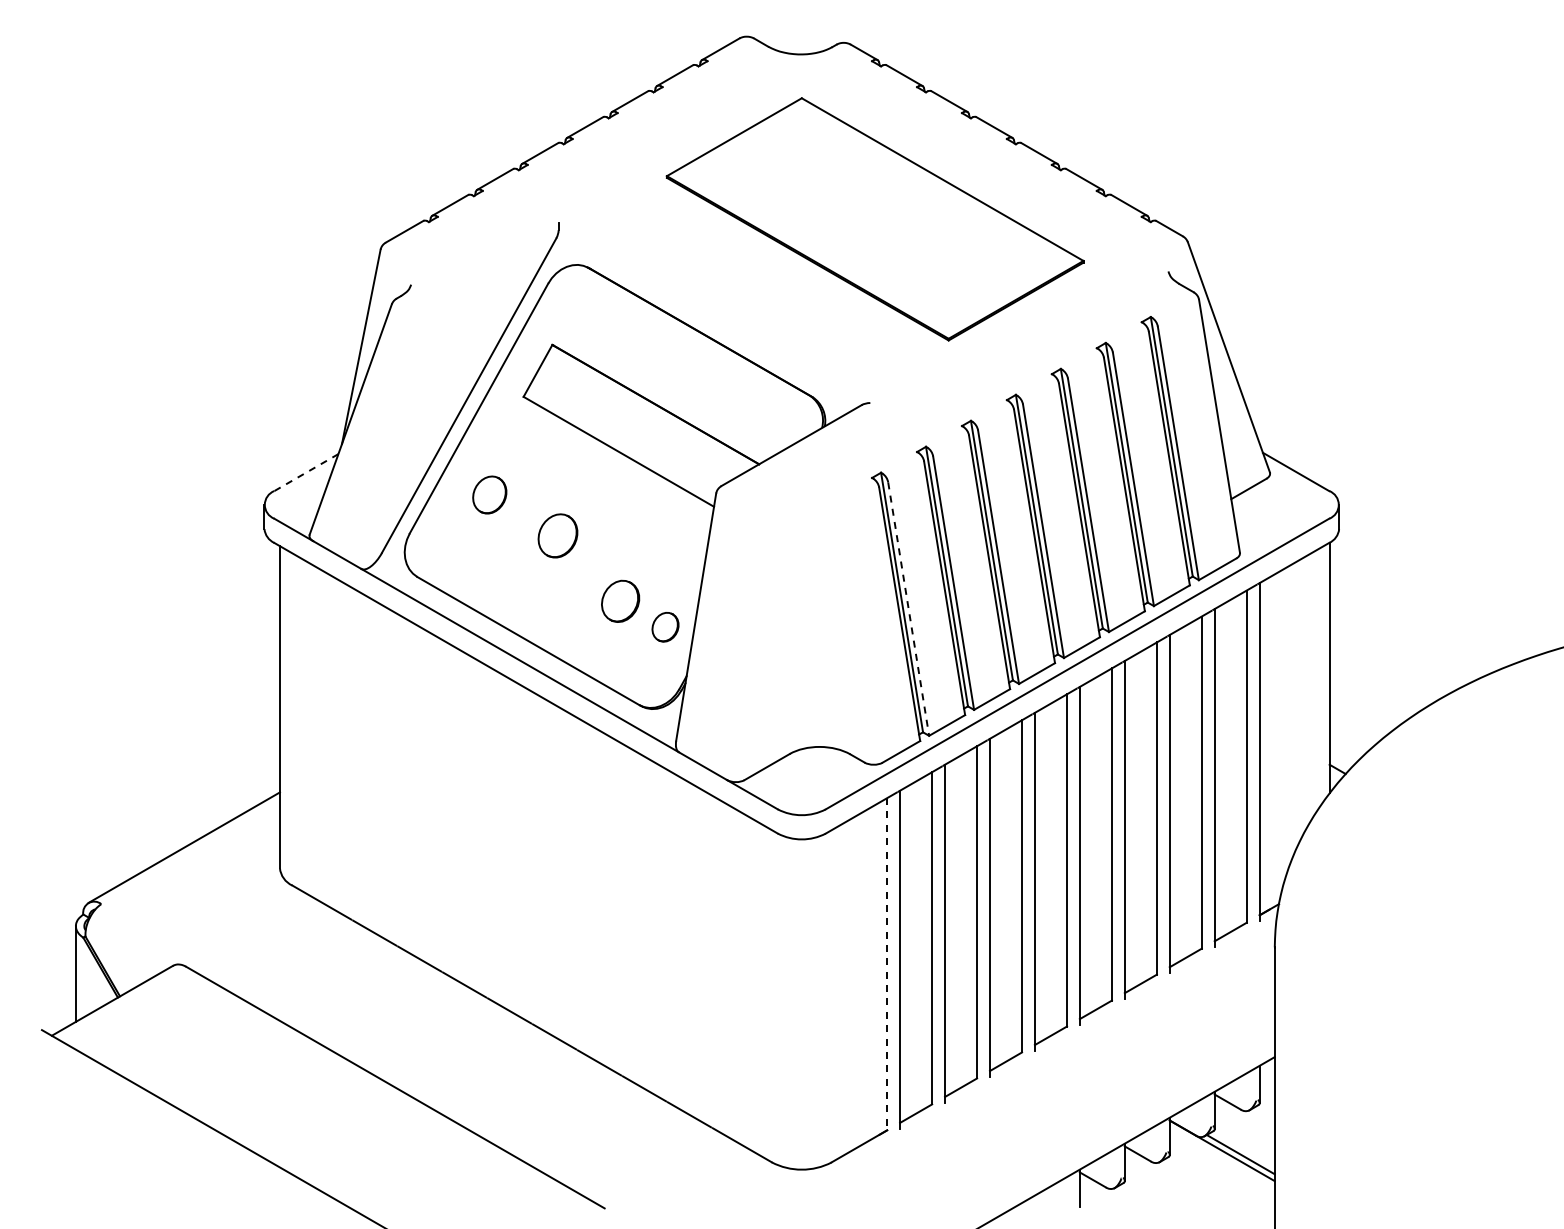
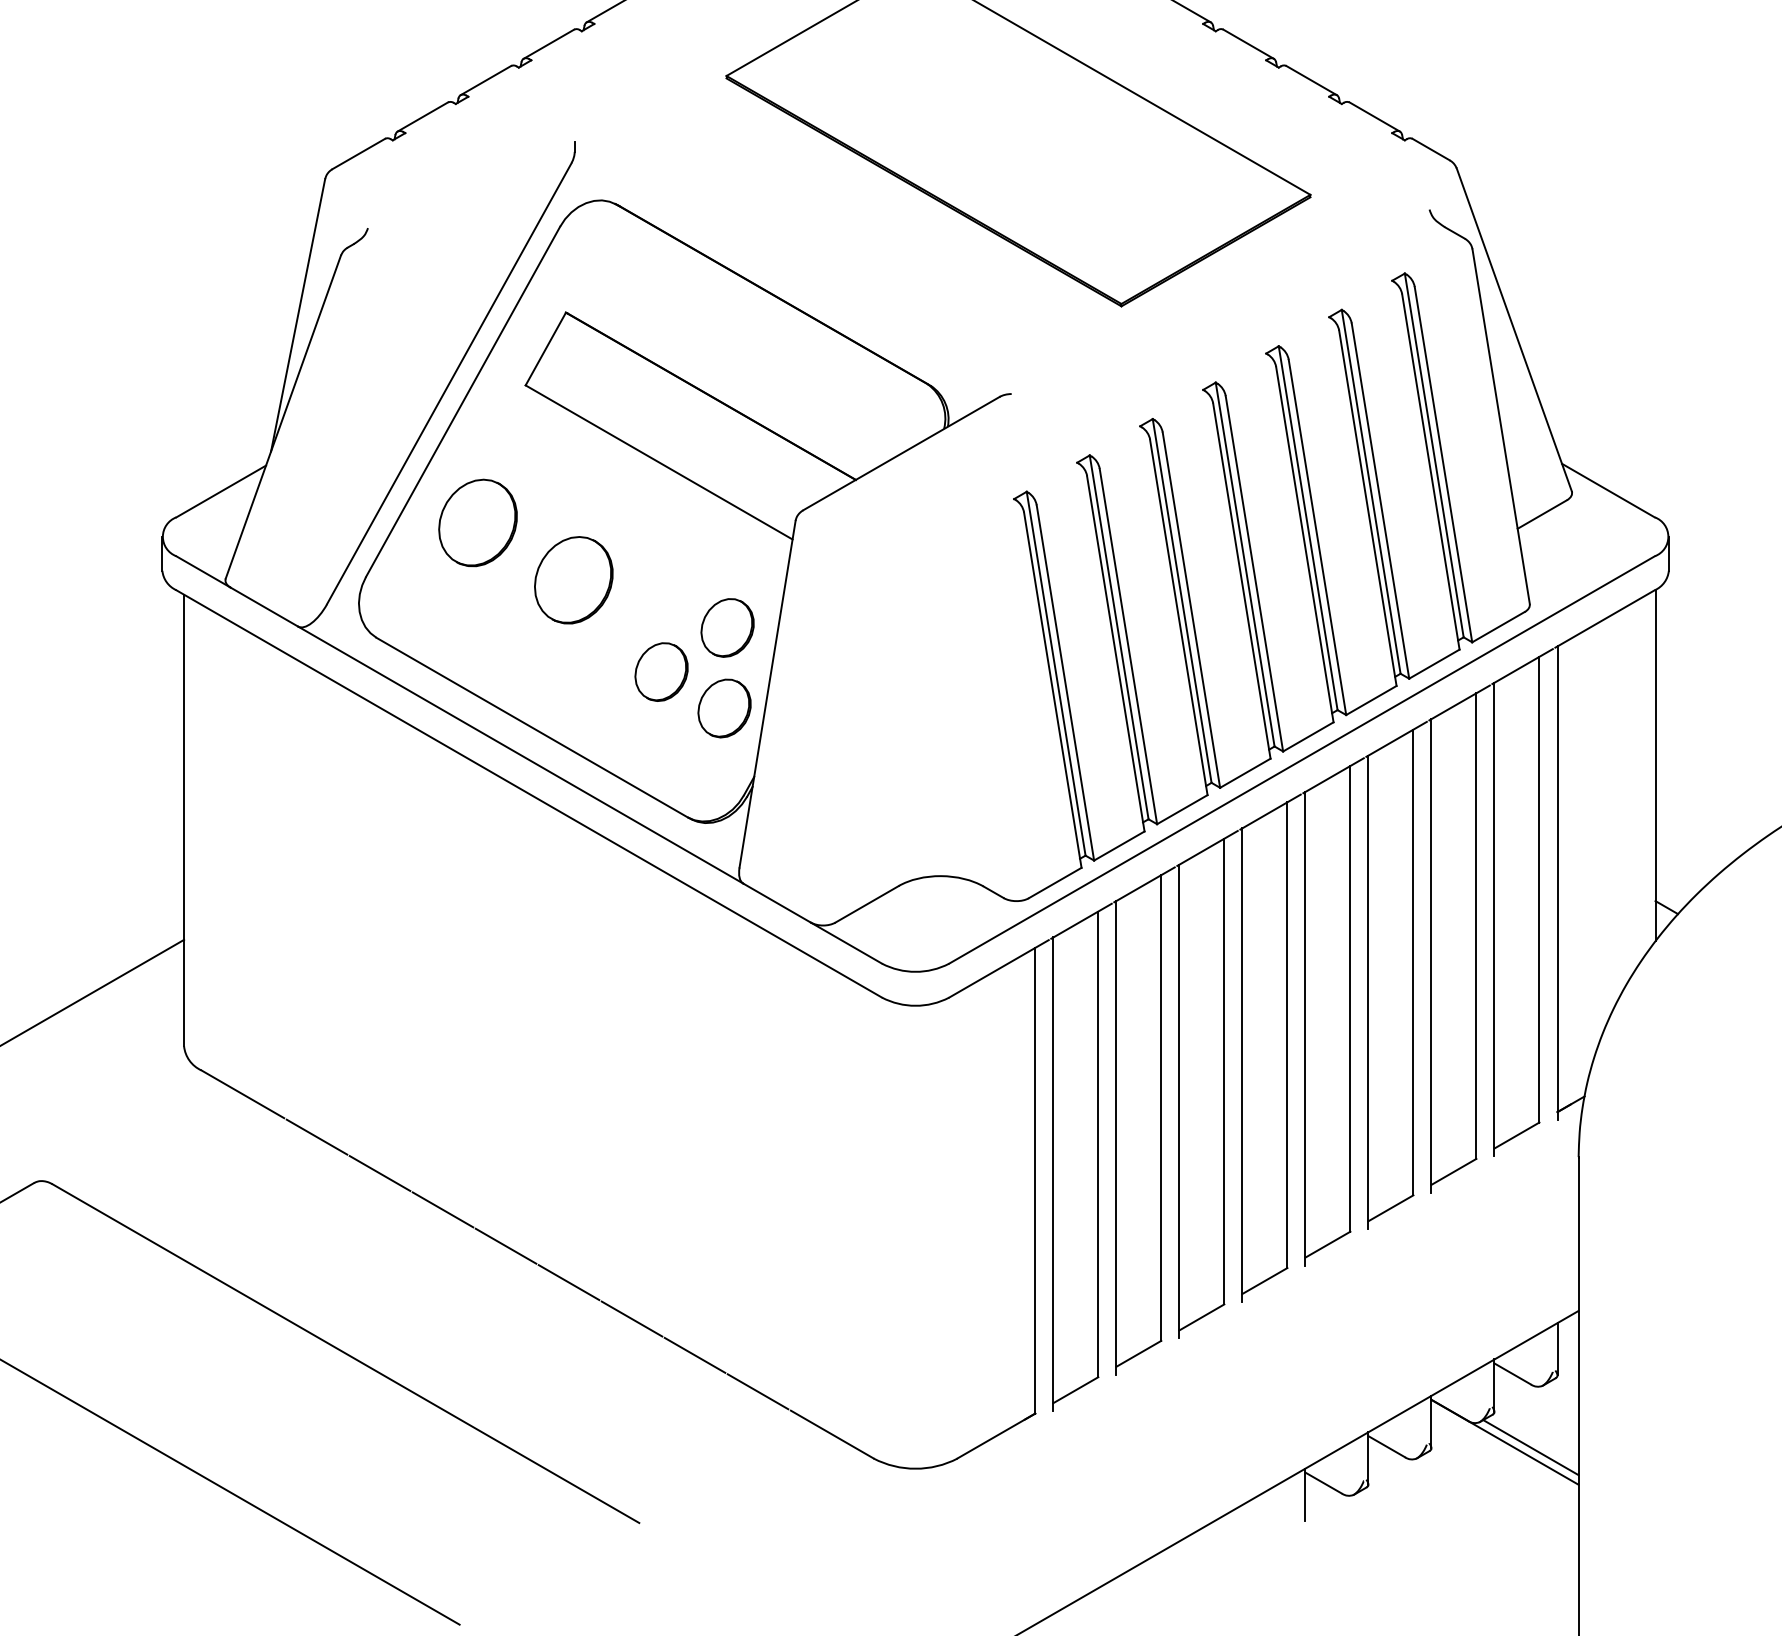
line: (306, 472) -> (221, 491), dashed -> solid
part: (489, 494) -> (477, 522), size x1.67
part: (557, 535) -> (573, 579), size x1.43
part: (667, 569) -> (727, 627), added
line: (908, 609) -> (1065, 683), dashed -> solid
part: (665, 626) -> (724, 707), size x1.43
line: (887, 964) -> (1035, 1181), dashed -> solid

